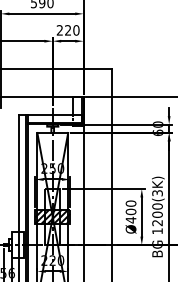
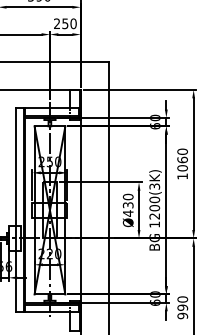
text: (68, 30) -> (65, 23), 220 -> 250
text: (131, 212) -> (128, 205), Ø400 -> Ø430
hatch: (52, 216) -> (49, 209), removed

